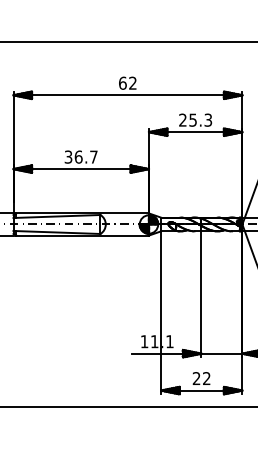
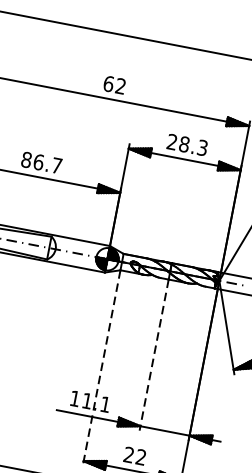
text: (193, 119) -> (185, 143), 25.3 -> 28.3
text: (68, 156) -> (26, 159), 36.7 -> 86.7
line: (201, 294) -> (154, 355), solid -> dashed
line: (161, 313) -> (101, 368), solid -> dashed

